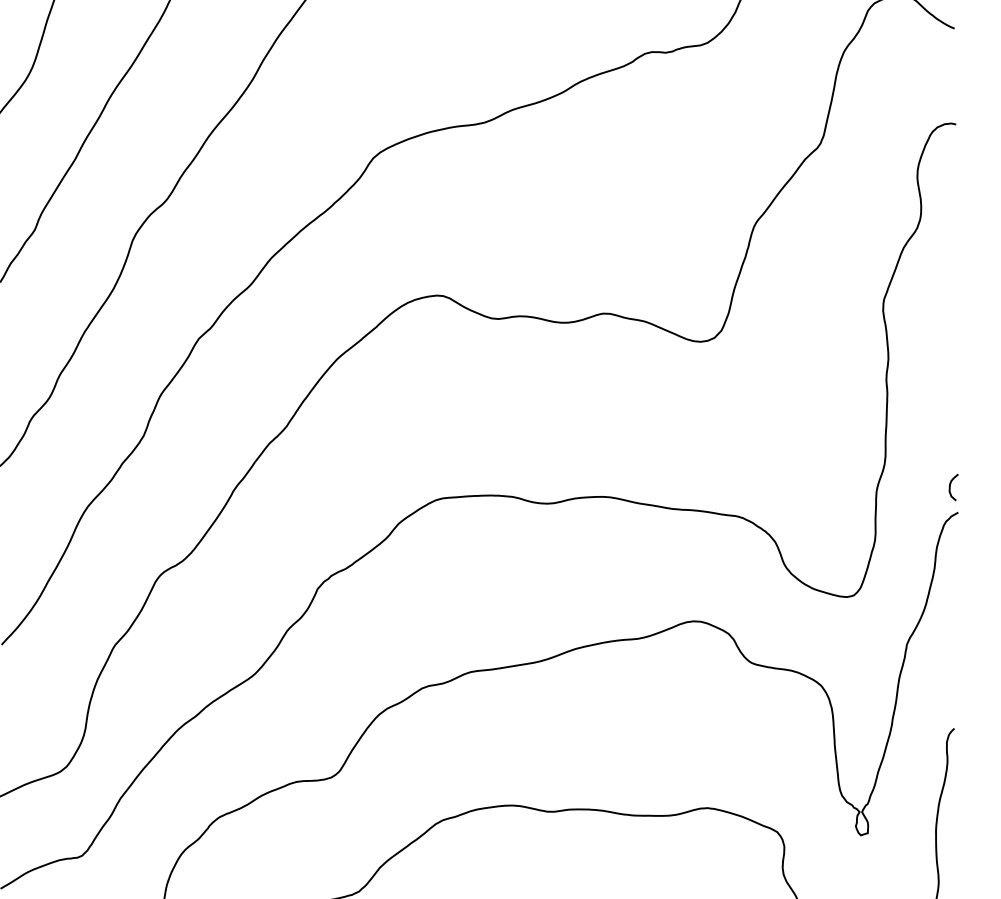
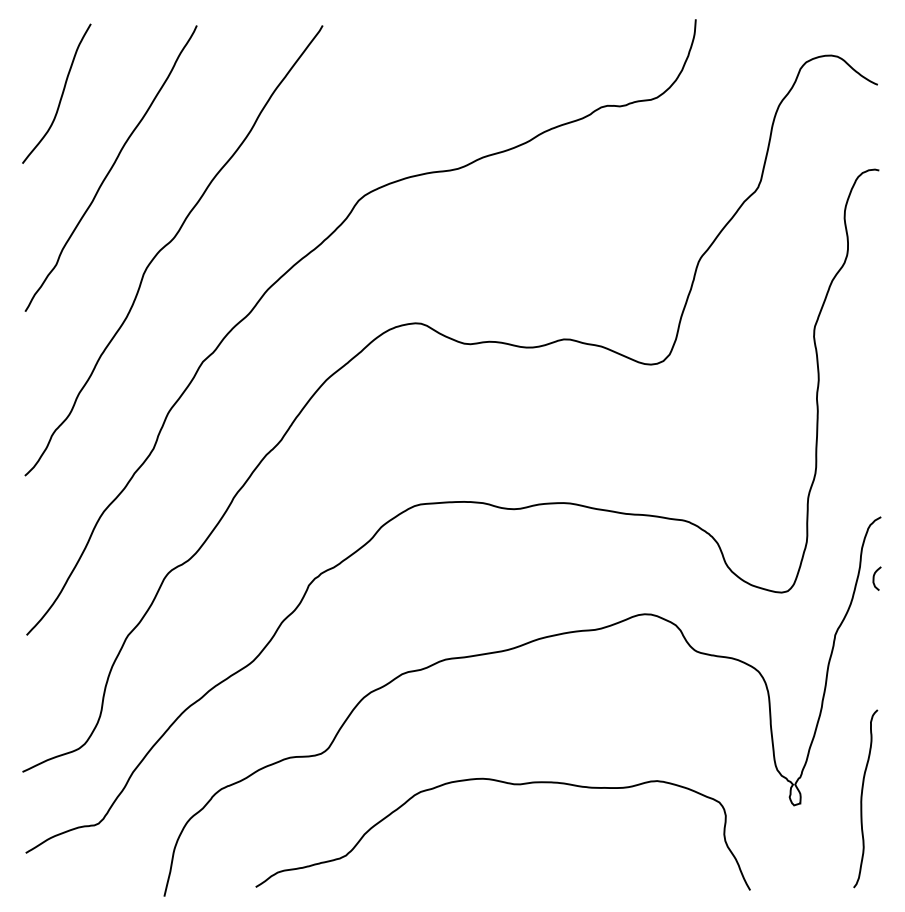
curve: (950, 487) -> (874, 578), moved

